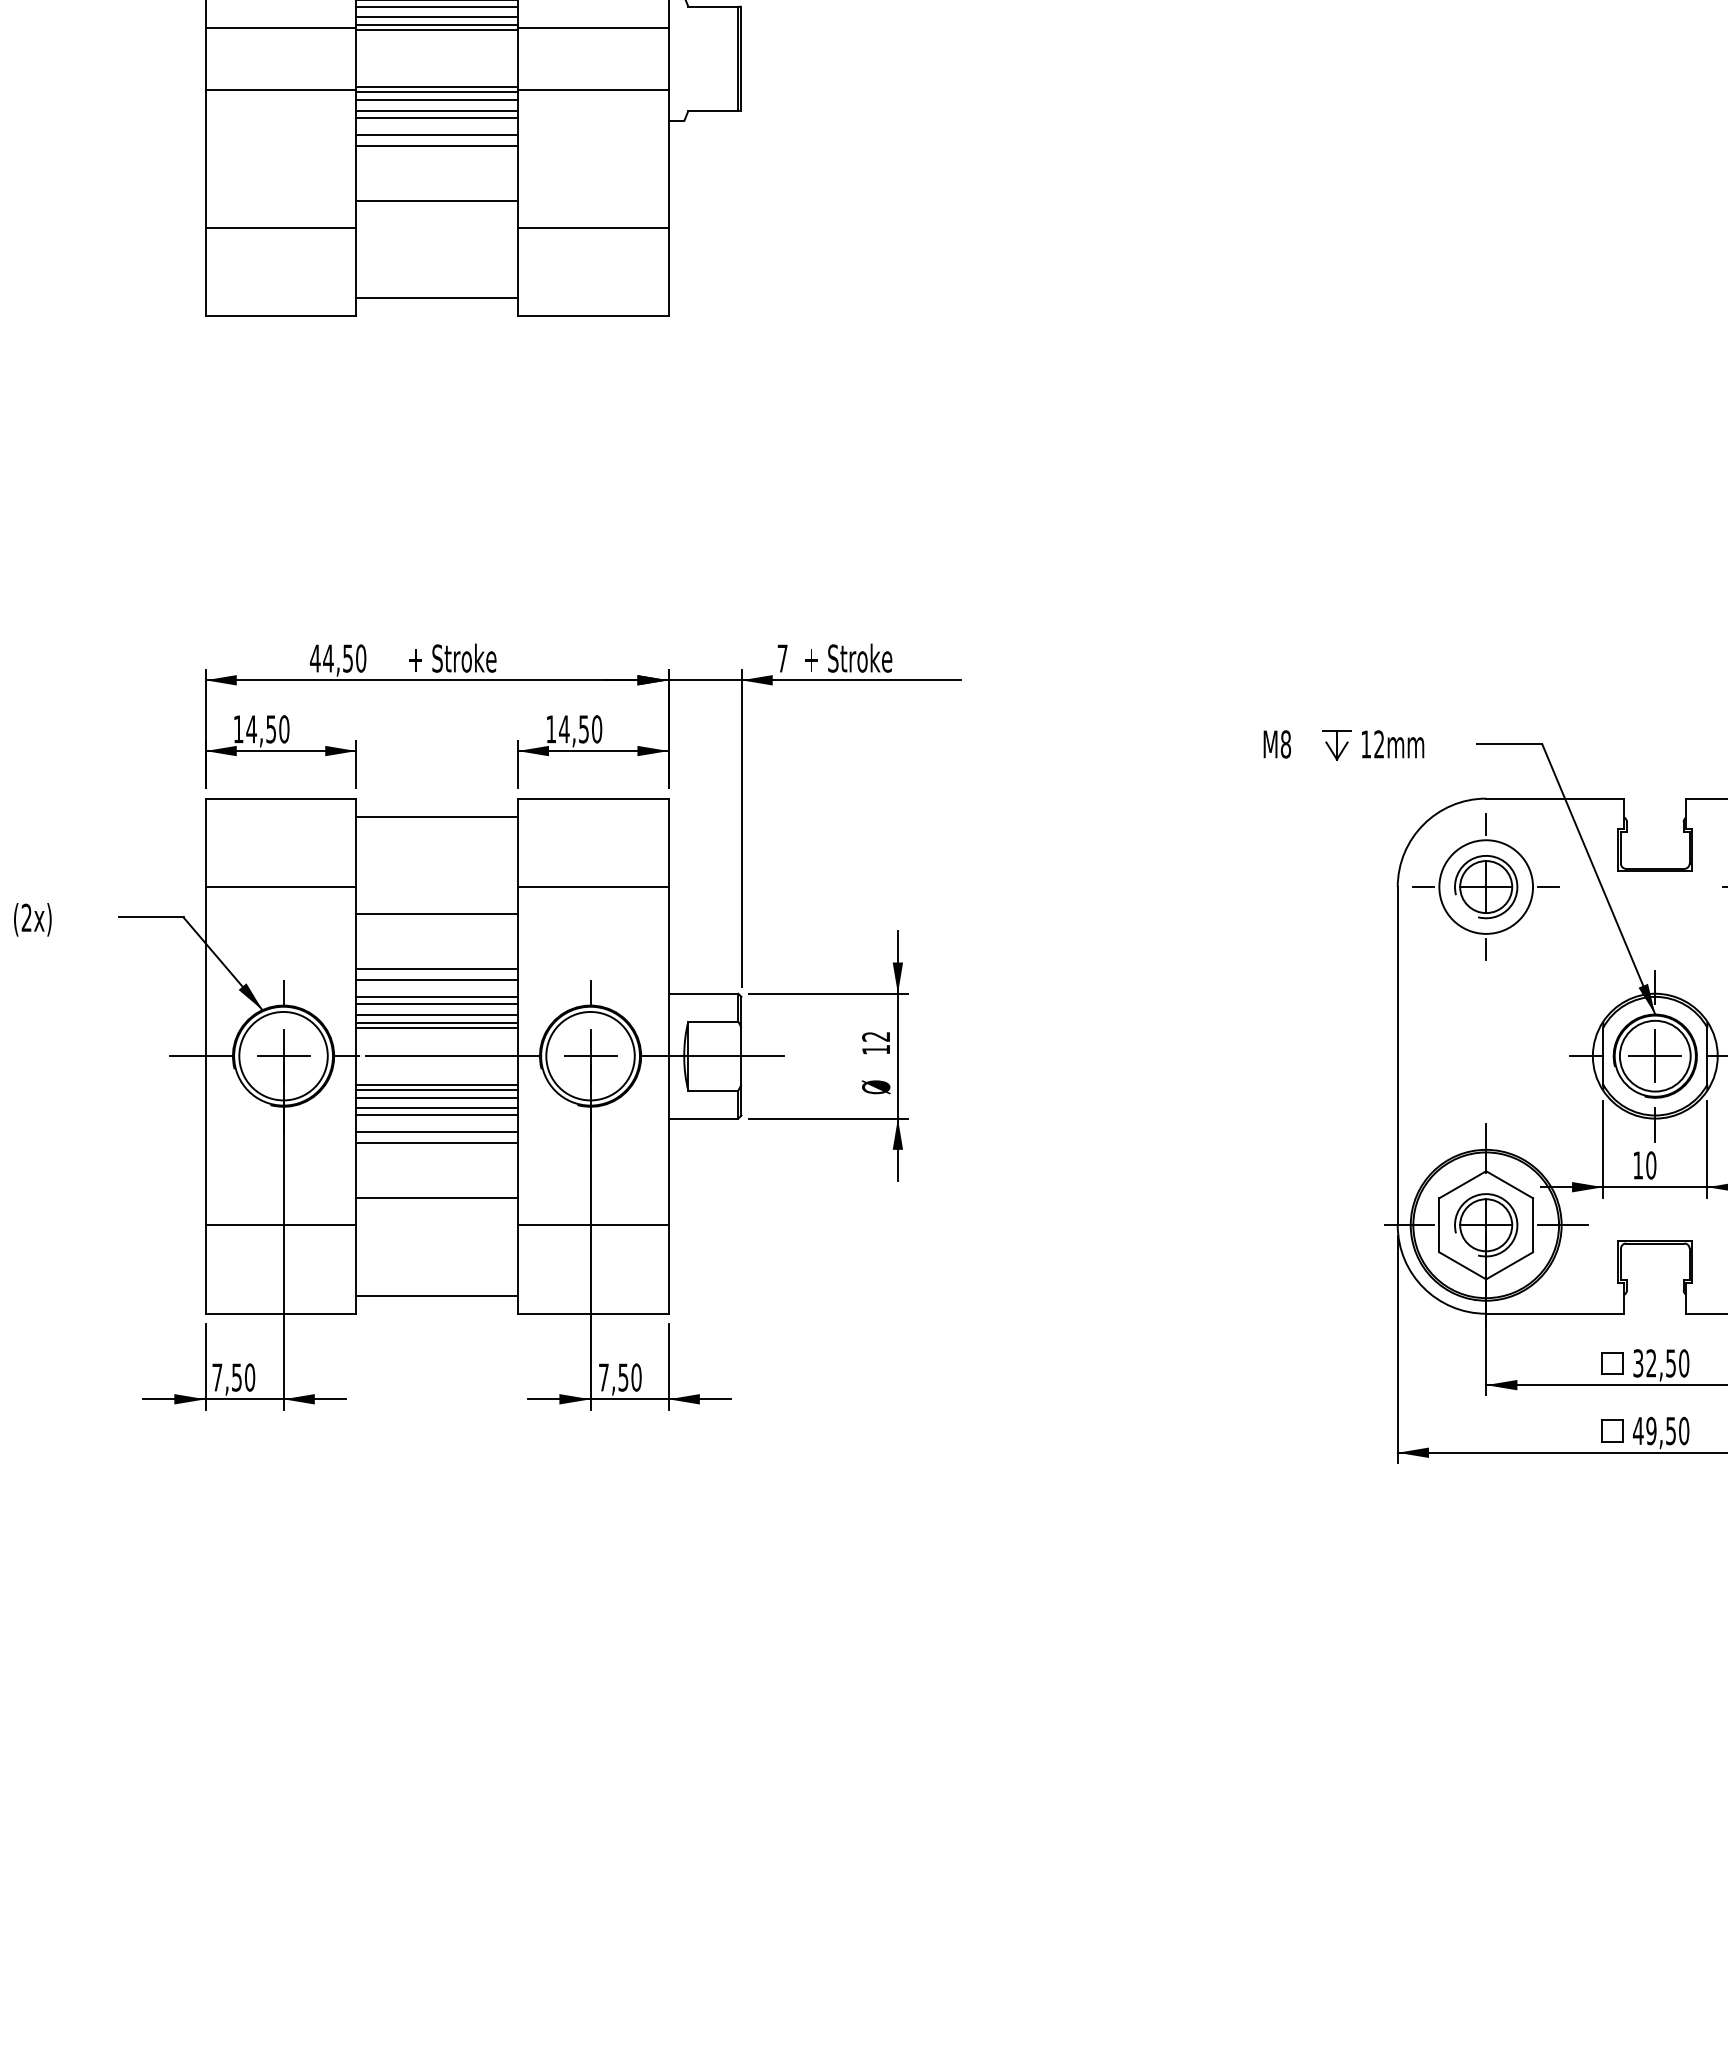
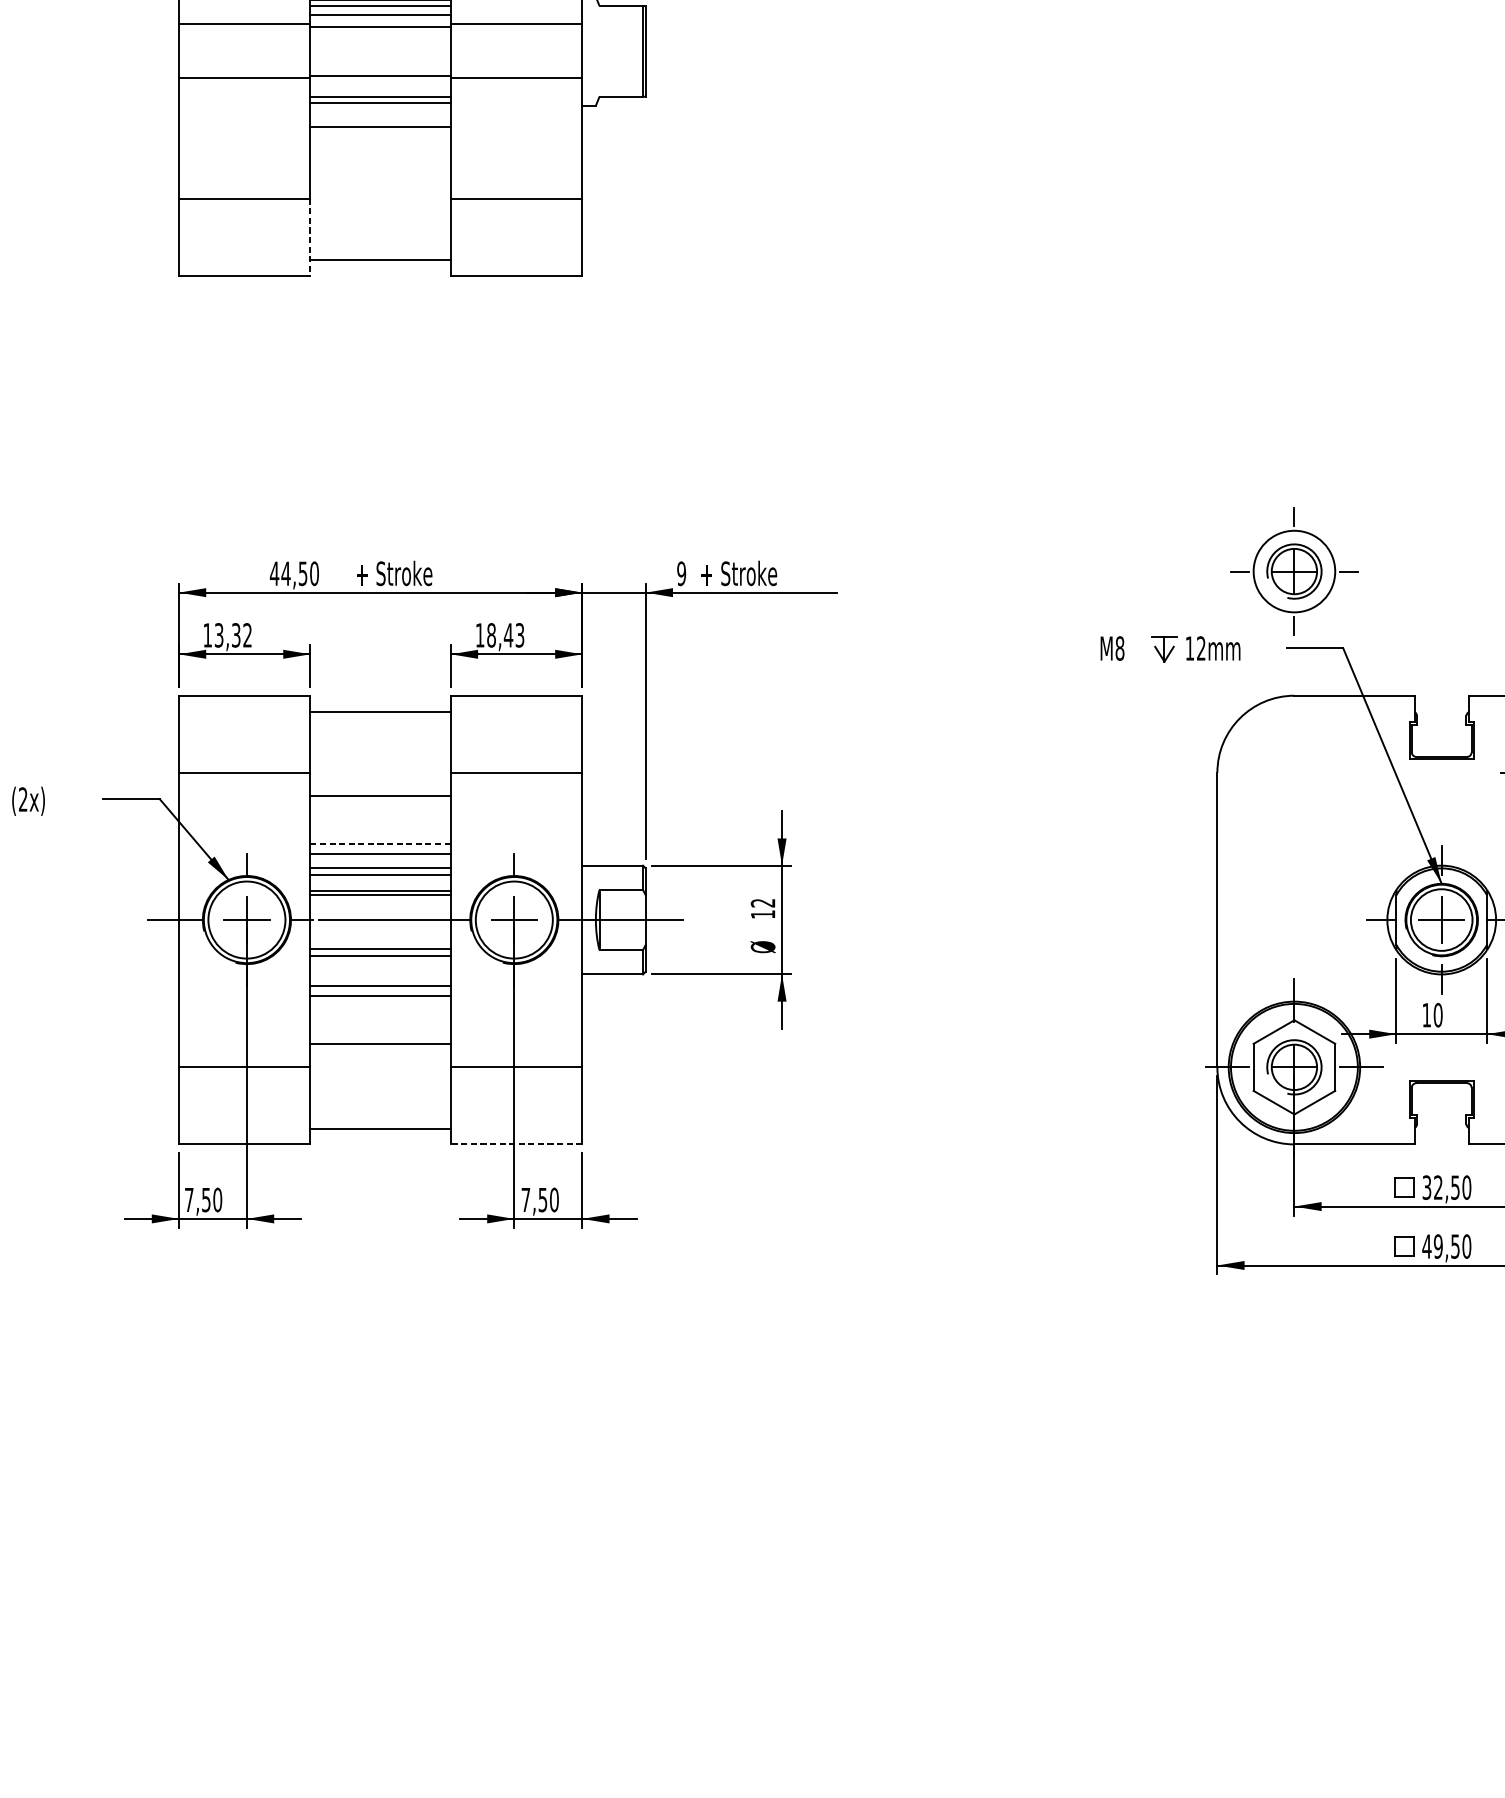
line: (436, 25) -> (380, 22), removed
line: (436, 92) -> (380, 80), removed
line: (436, 100) -> (380, 87), removed
line: (436, 134) -> (380, 117), removed
line: (436, 200) -> (380, 174), removed
line: (356, 272) -> (310, 237), solid -> dashed
text: (782, 658) -> (681, 573), 7 -> 9
text: (267, 729) -> (232, 635), 14,50 -> 13,32
text: (580, 729) -> (505, 635), 14,50 -> 18,43
part: (1485, 886) -> (1293, 571), moved
line: (437, 968) -> (381, 843), solid -> dashed
line: (436, 1014) -> (380, 883), removed
line: (436, 1084) -> (380, 944), removed
line: (436, 1108) -> (380, 965), removed
line: (436, 1115) -> (380, 971), removed
line: (592, 1313) -> (516, 1144), solid -> dashed

